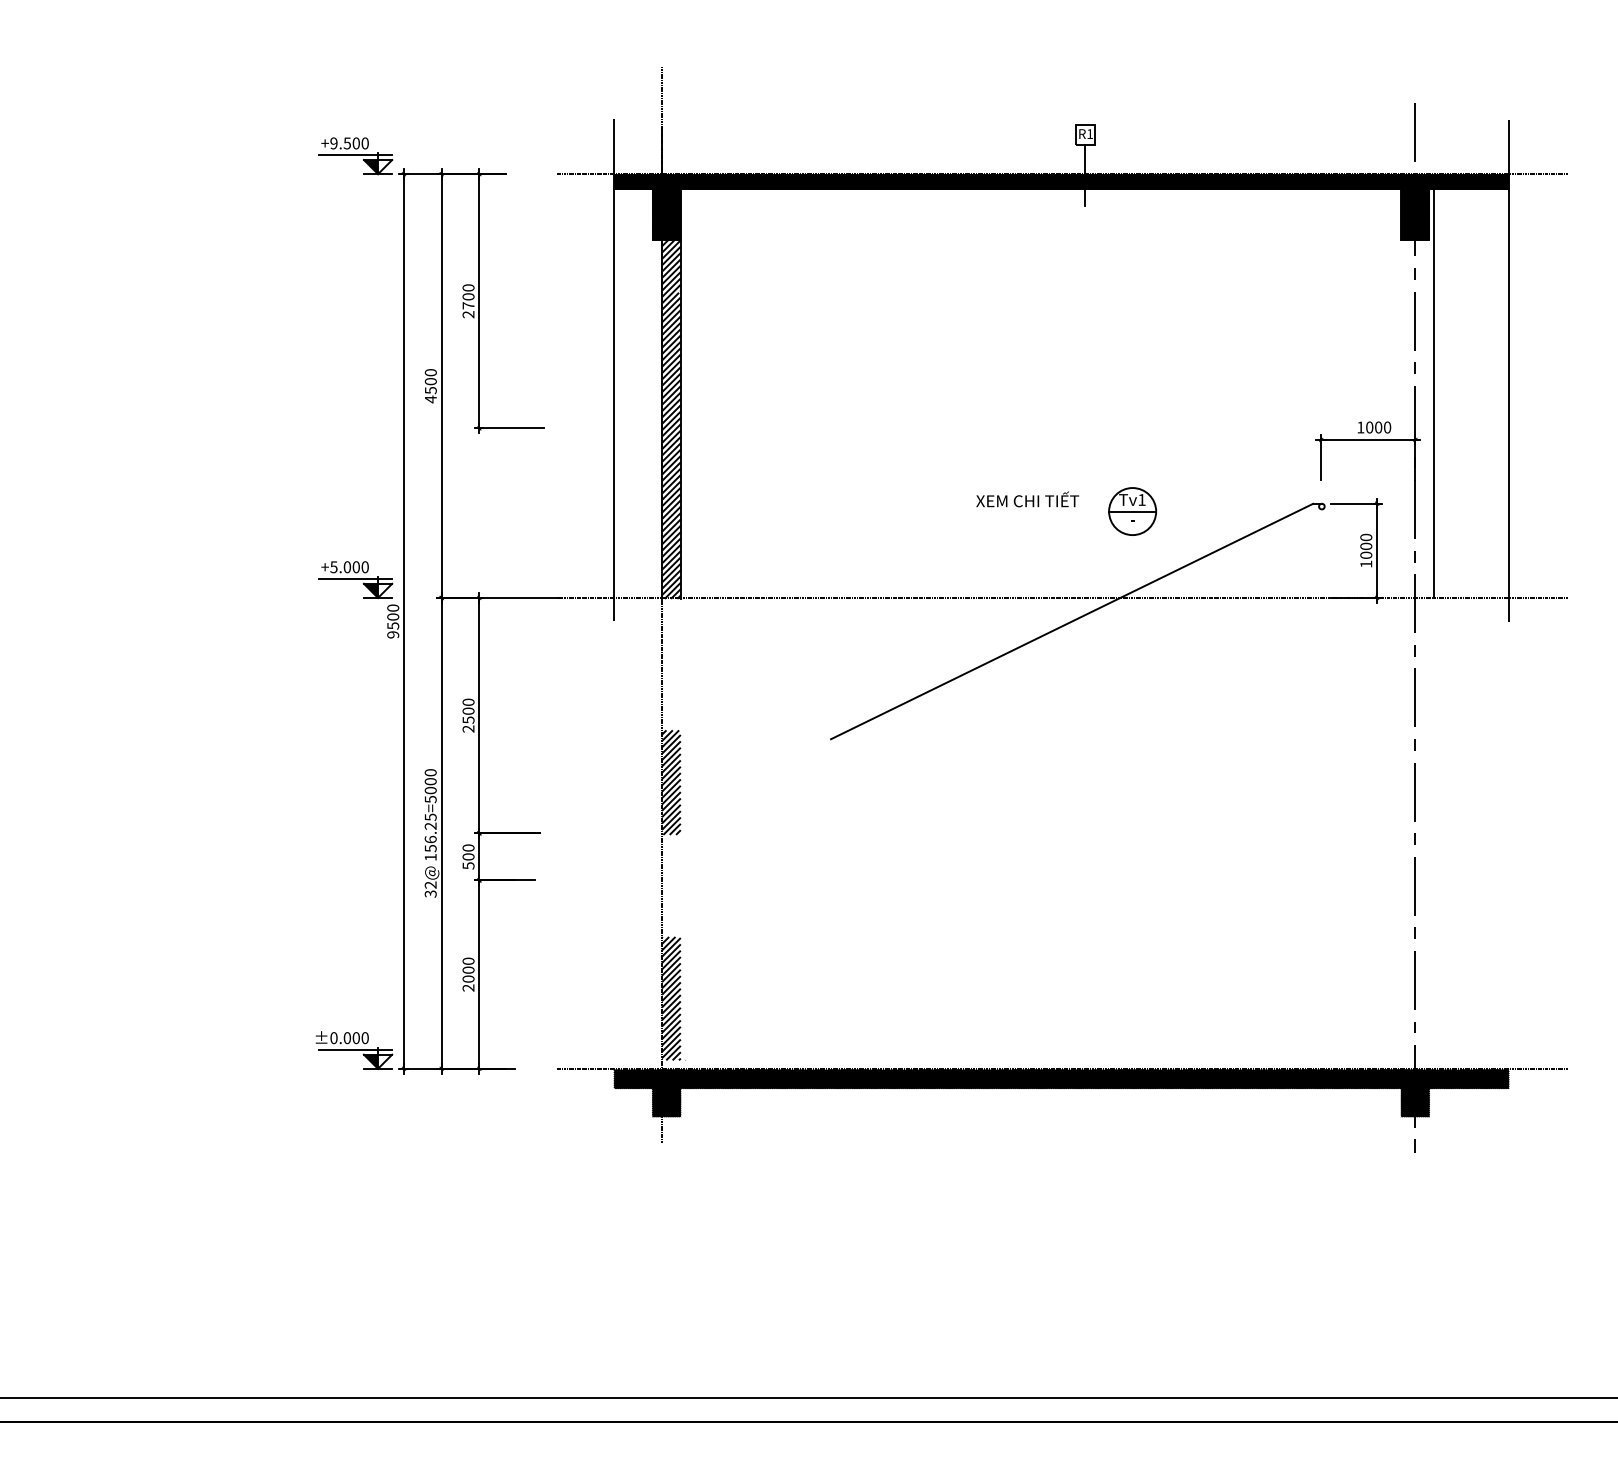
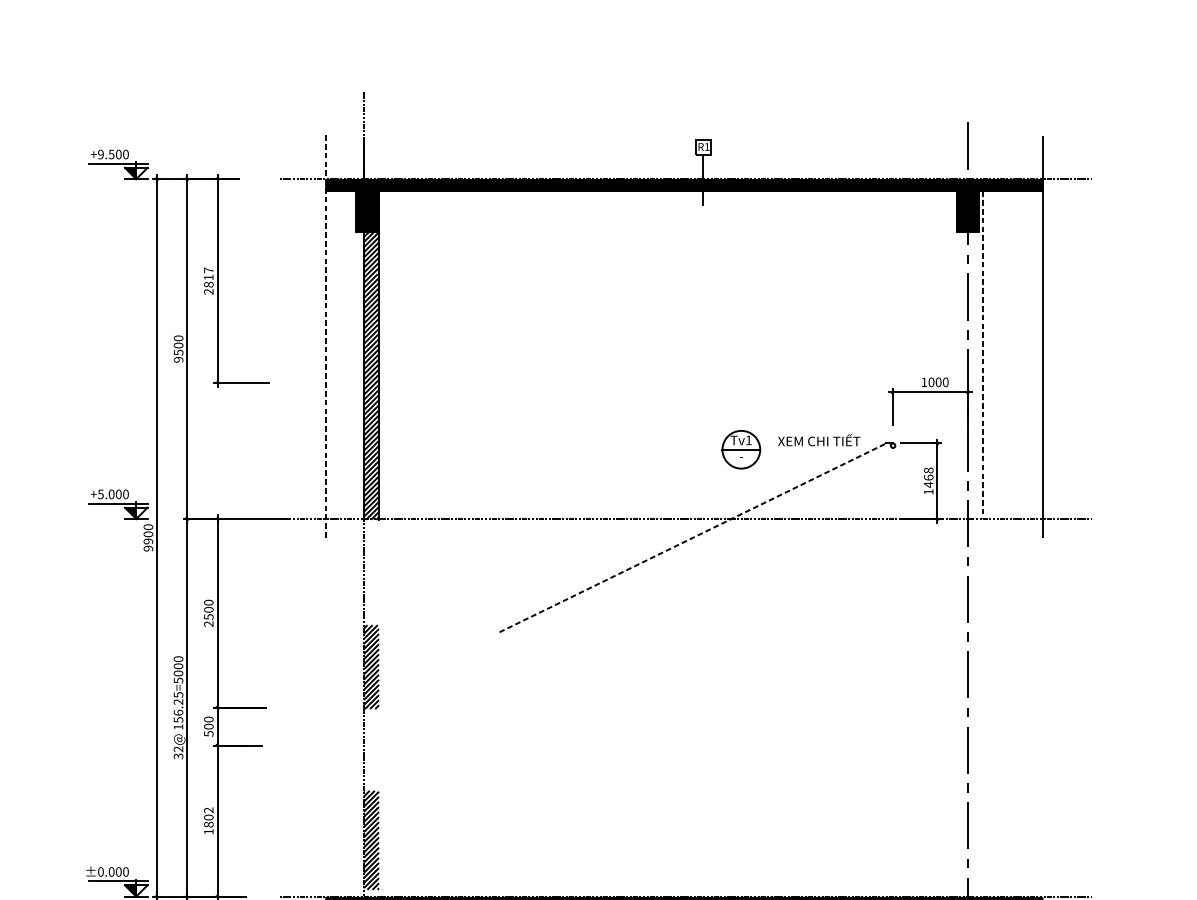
text: (468, 296) -> (208, 277), 2700 -> 2817
line: (614, 370) -> (325, 336), solid -> dashed
line: (1434, 394) -> (983, 355), solid -> dashed
text: (430, 399) -> (178, 359), 4500 -> 9500
text: (1027, 499) -> (819, 440), moved
text: (1366, 546) -> (928, 477), 1000 -> 1468
line: (1072, 621) -> (693, 537), solid -> dashed
text: (393, 625) -> (148, 541), 9500 -> 9900
text: (468, 974) -> (208, 820), 2000 -> 1802

